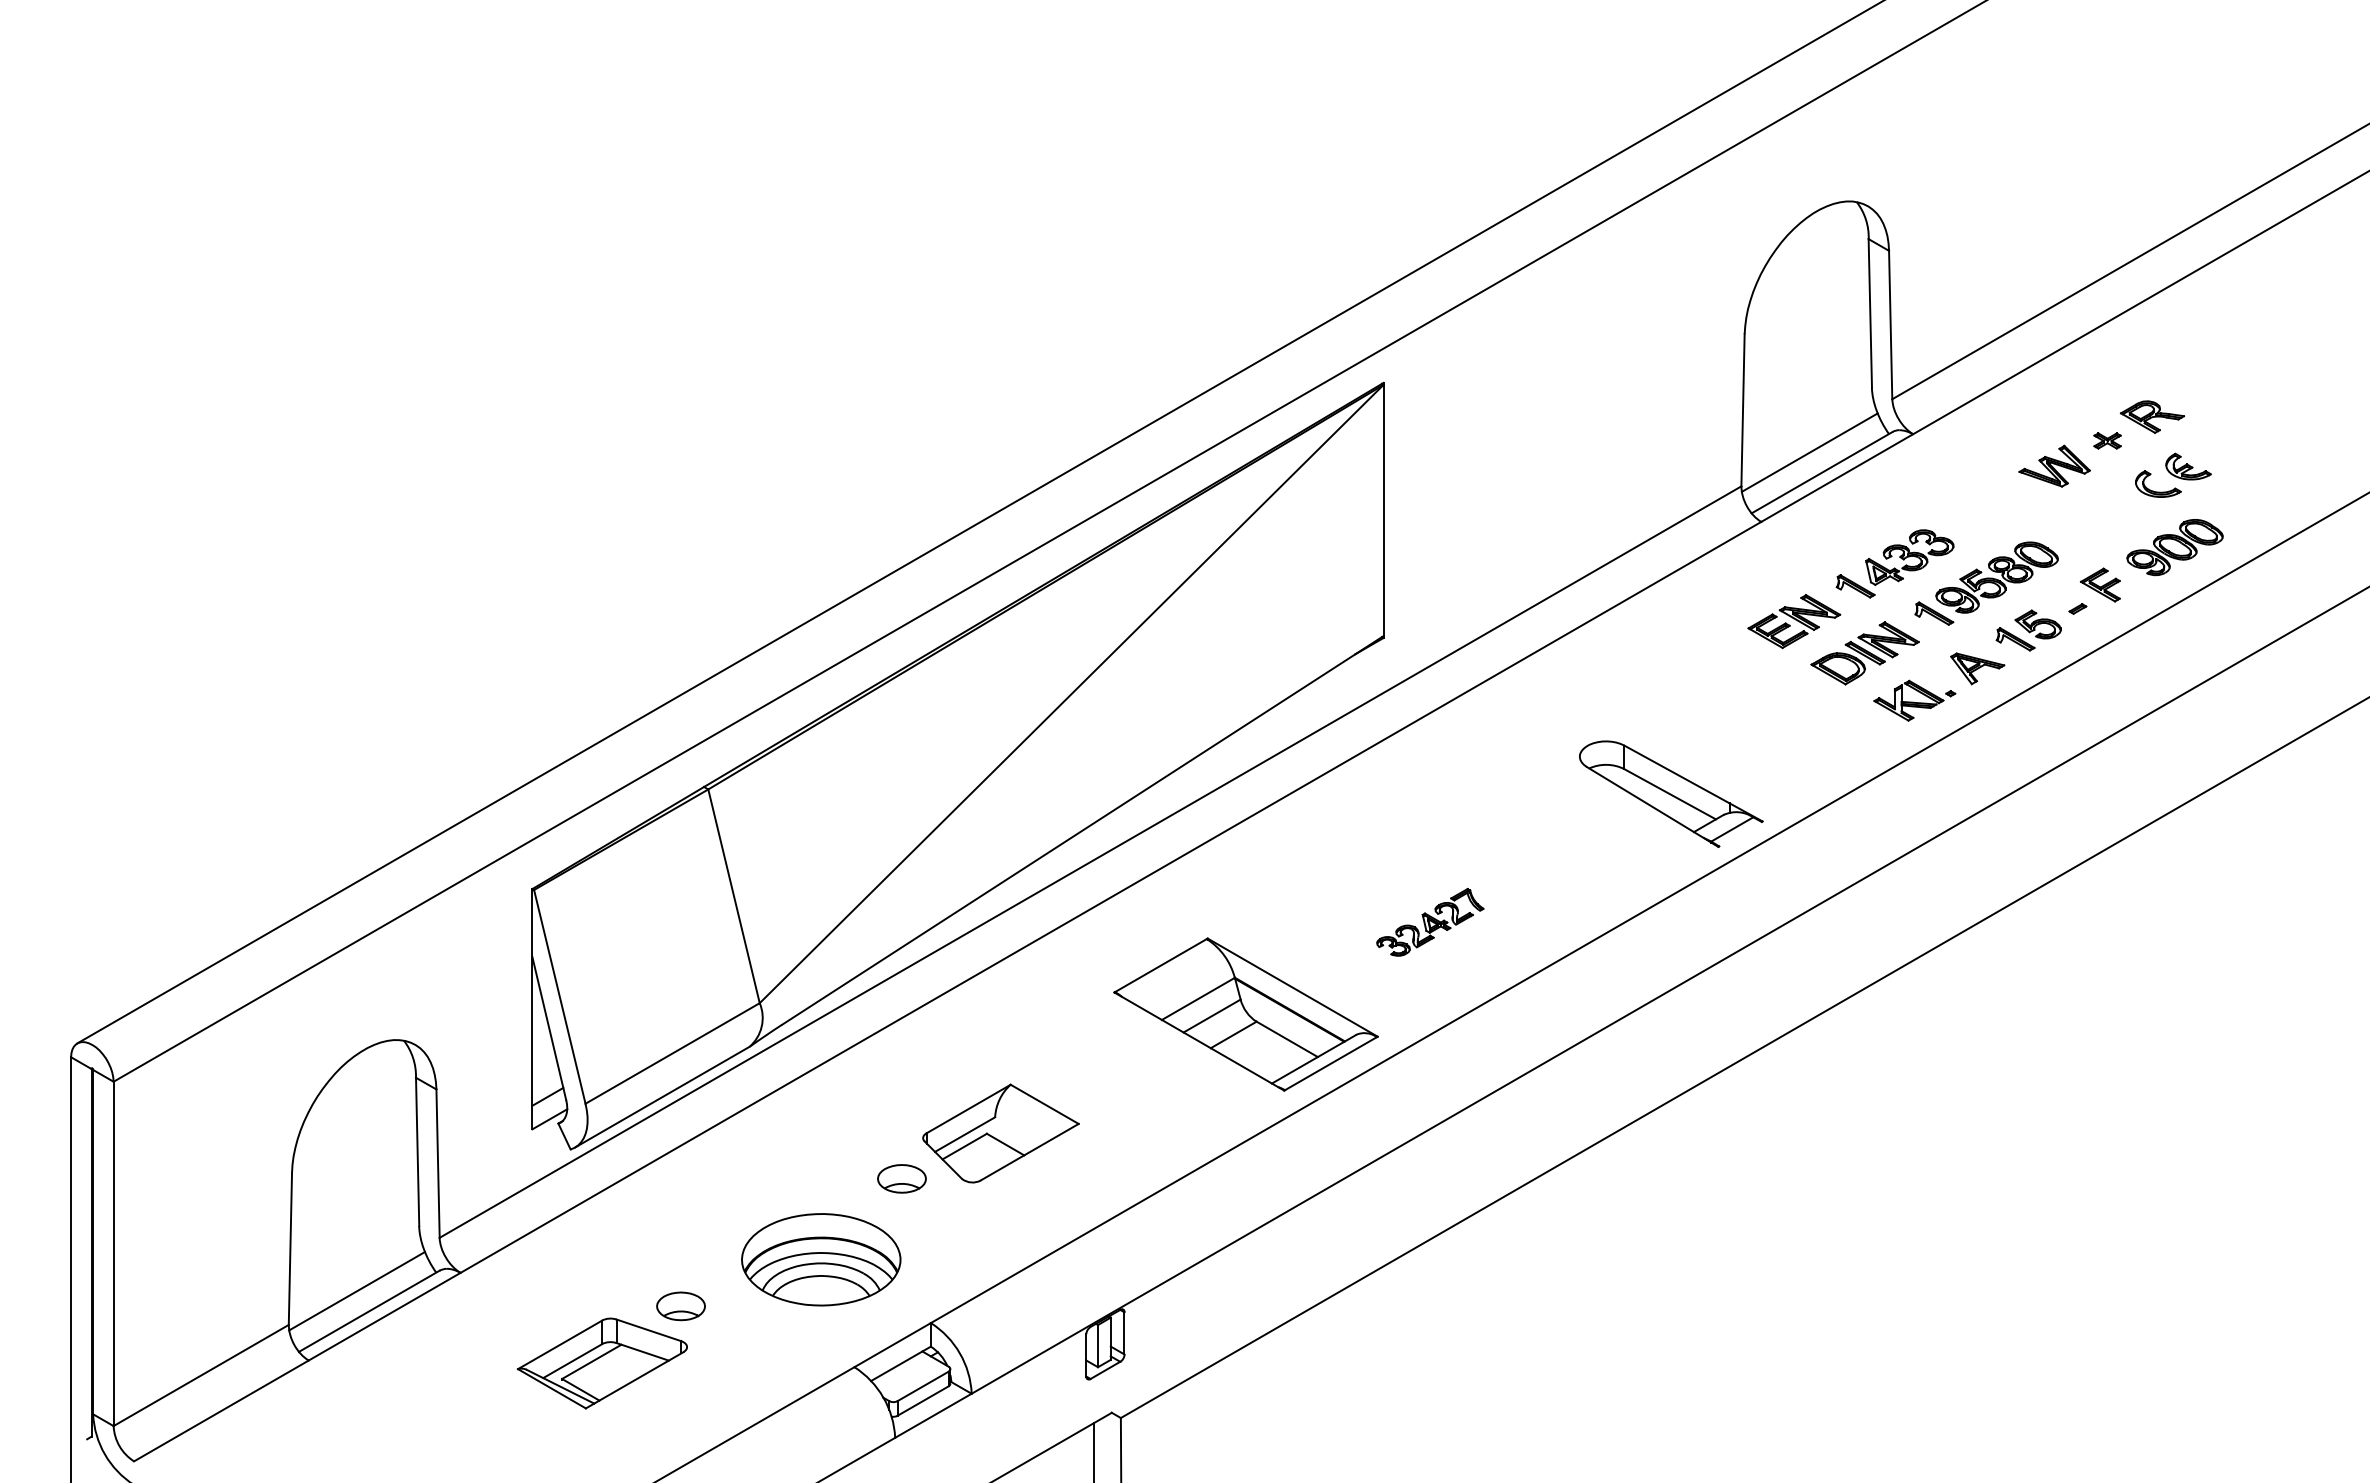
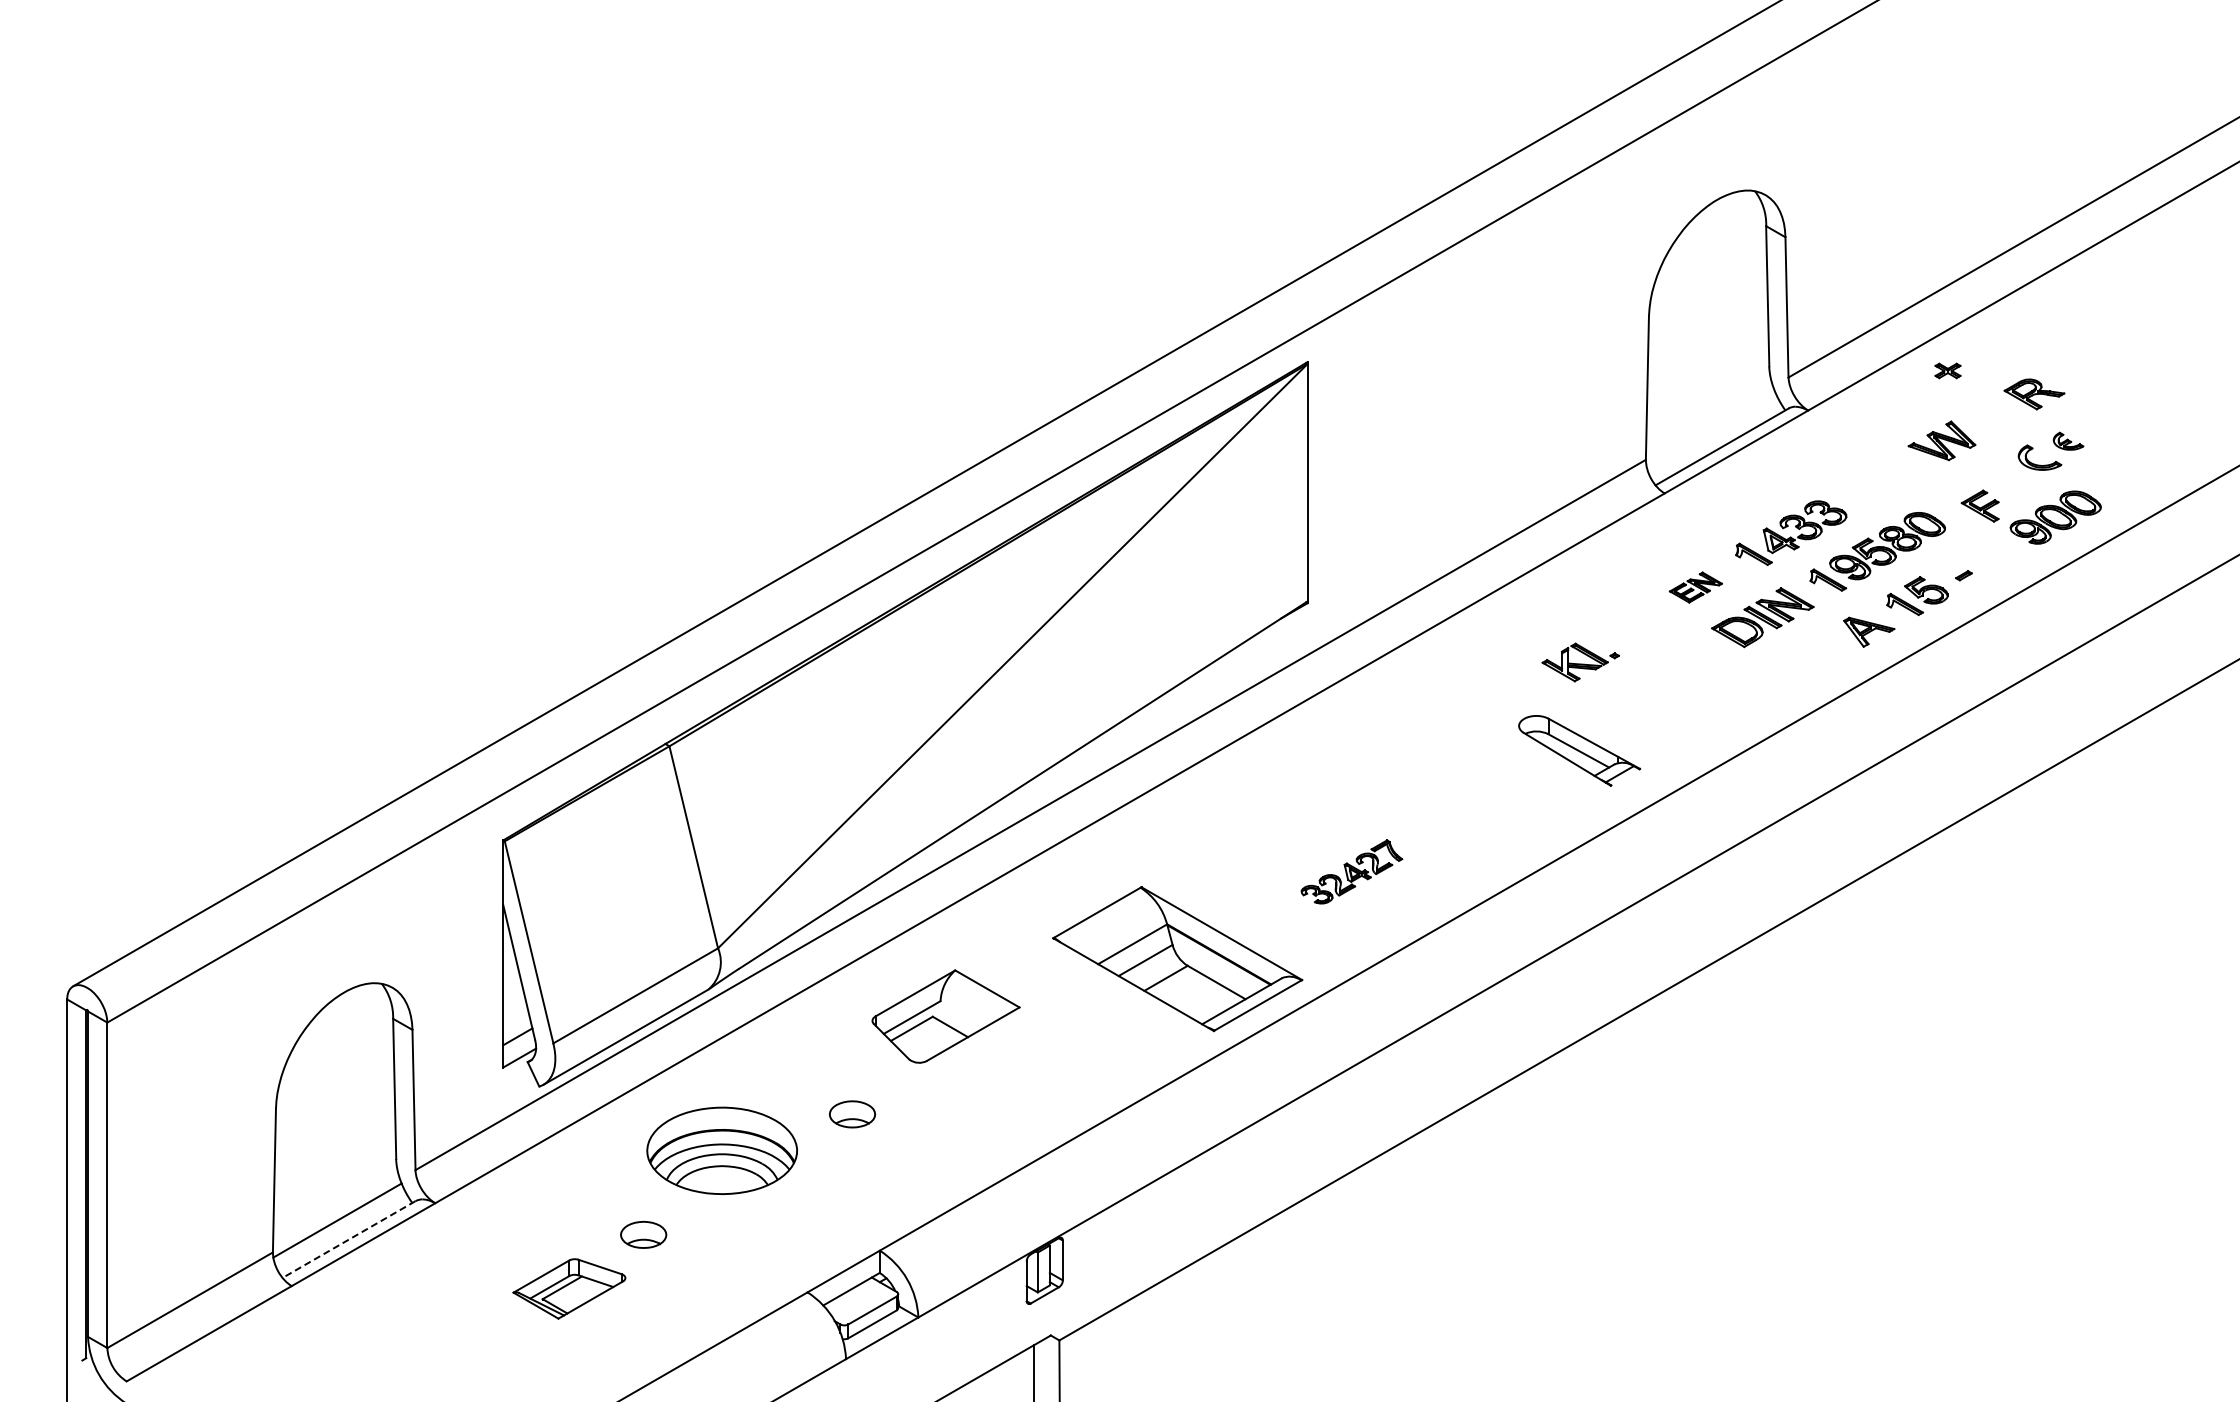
part: (2107, 440) -> (1947, 370), moved
line: (1809, 452) -> (1710, 427), removed
part: (2188, 466) -> (2068, 441), size x0.7
part: (2099, 584) -> (1979, 505), moved
part: (1793, 621) -> (1695, 587), size x0.6
part: (1914, 700) -> (1580, 662), moved
part: (1671, 793) -> (1579, 750), size x0.7
part: (1000, 1133) -> (945, 1016), moved
part: (820, 1259) -> (721, 1150), moved
line: (368, 1311) -> (348, 1239), solid -> dashed
part: (602, 1363) -> (569, 1288), size x0.7

